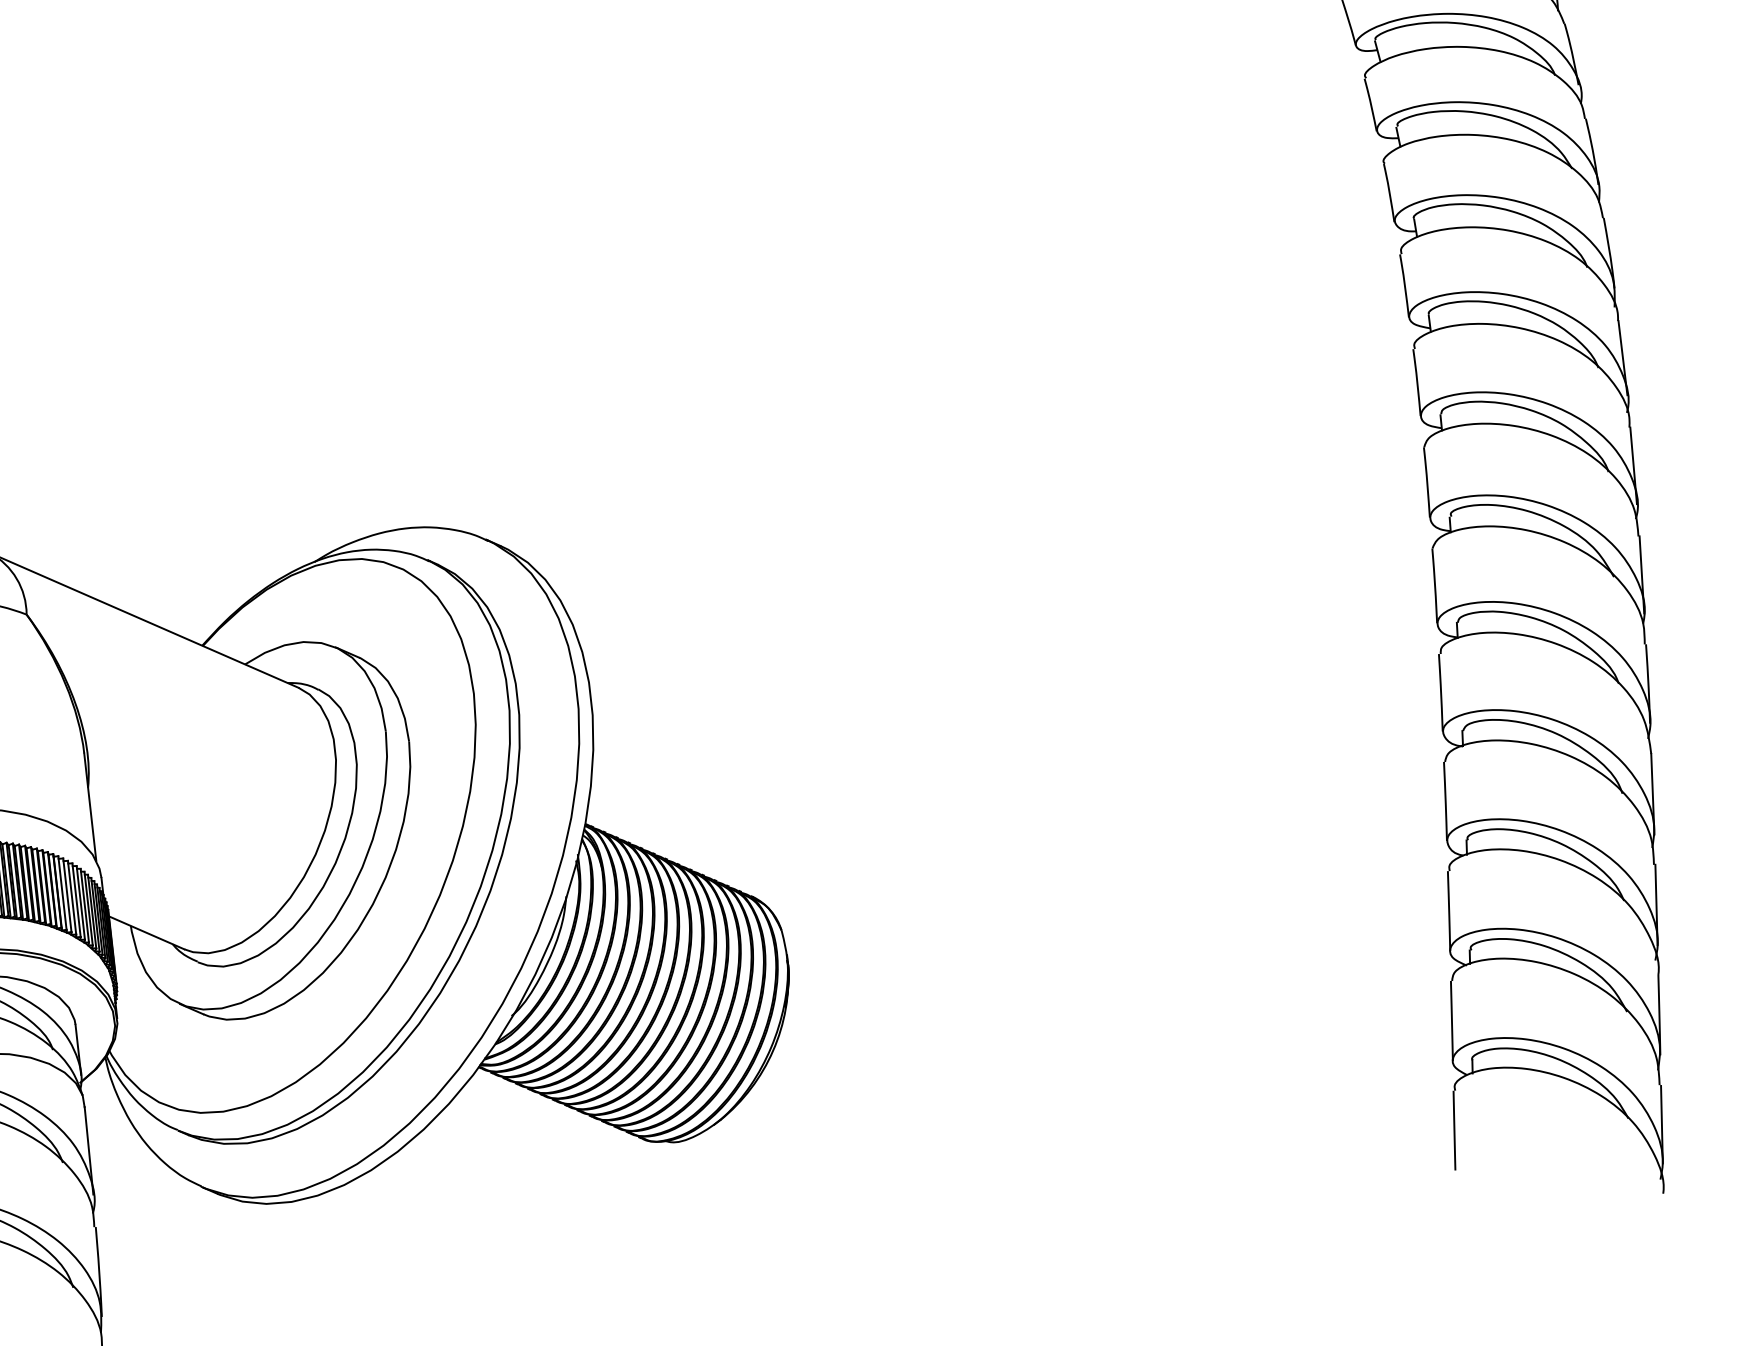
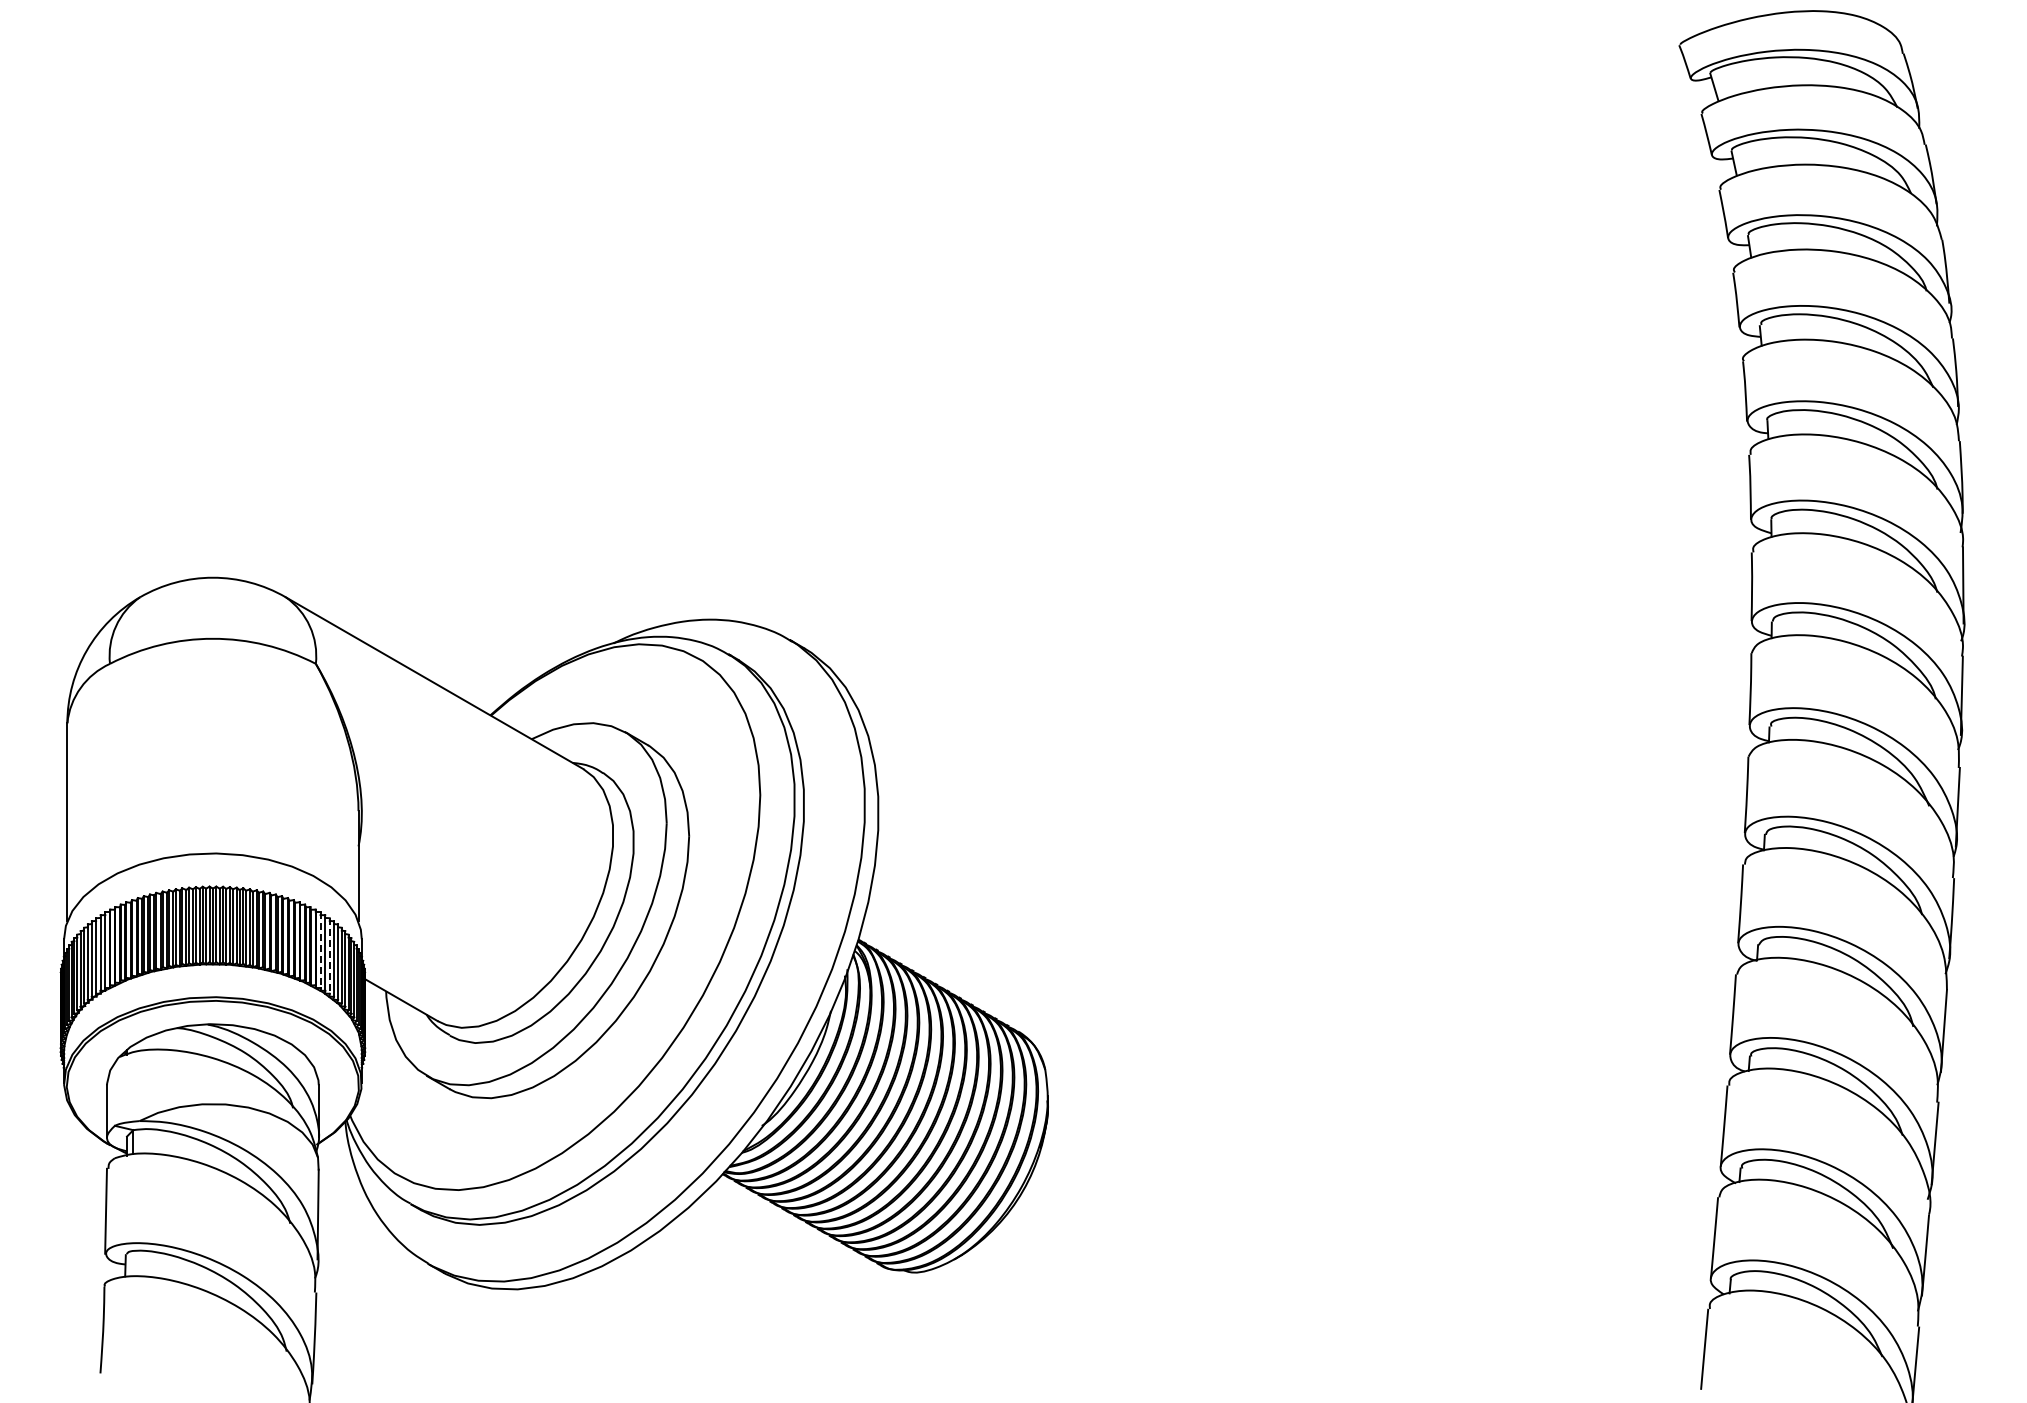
line: (62, 893) -> (320, 950), solid -> dashed
line: (71, 898) -> (329, 956), solid -> dashed

